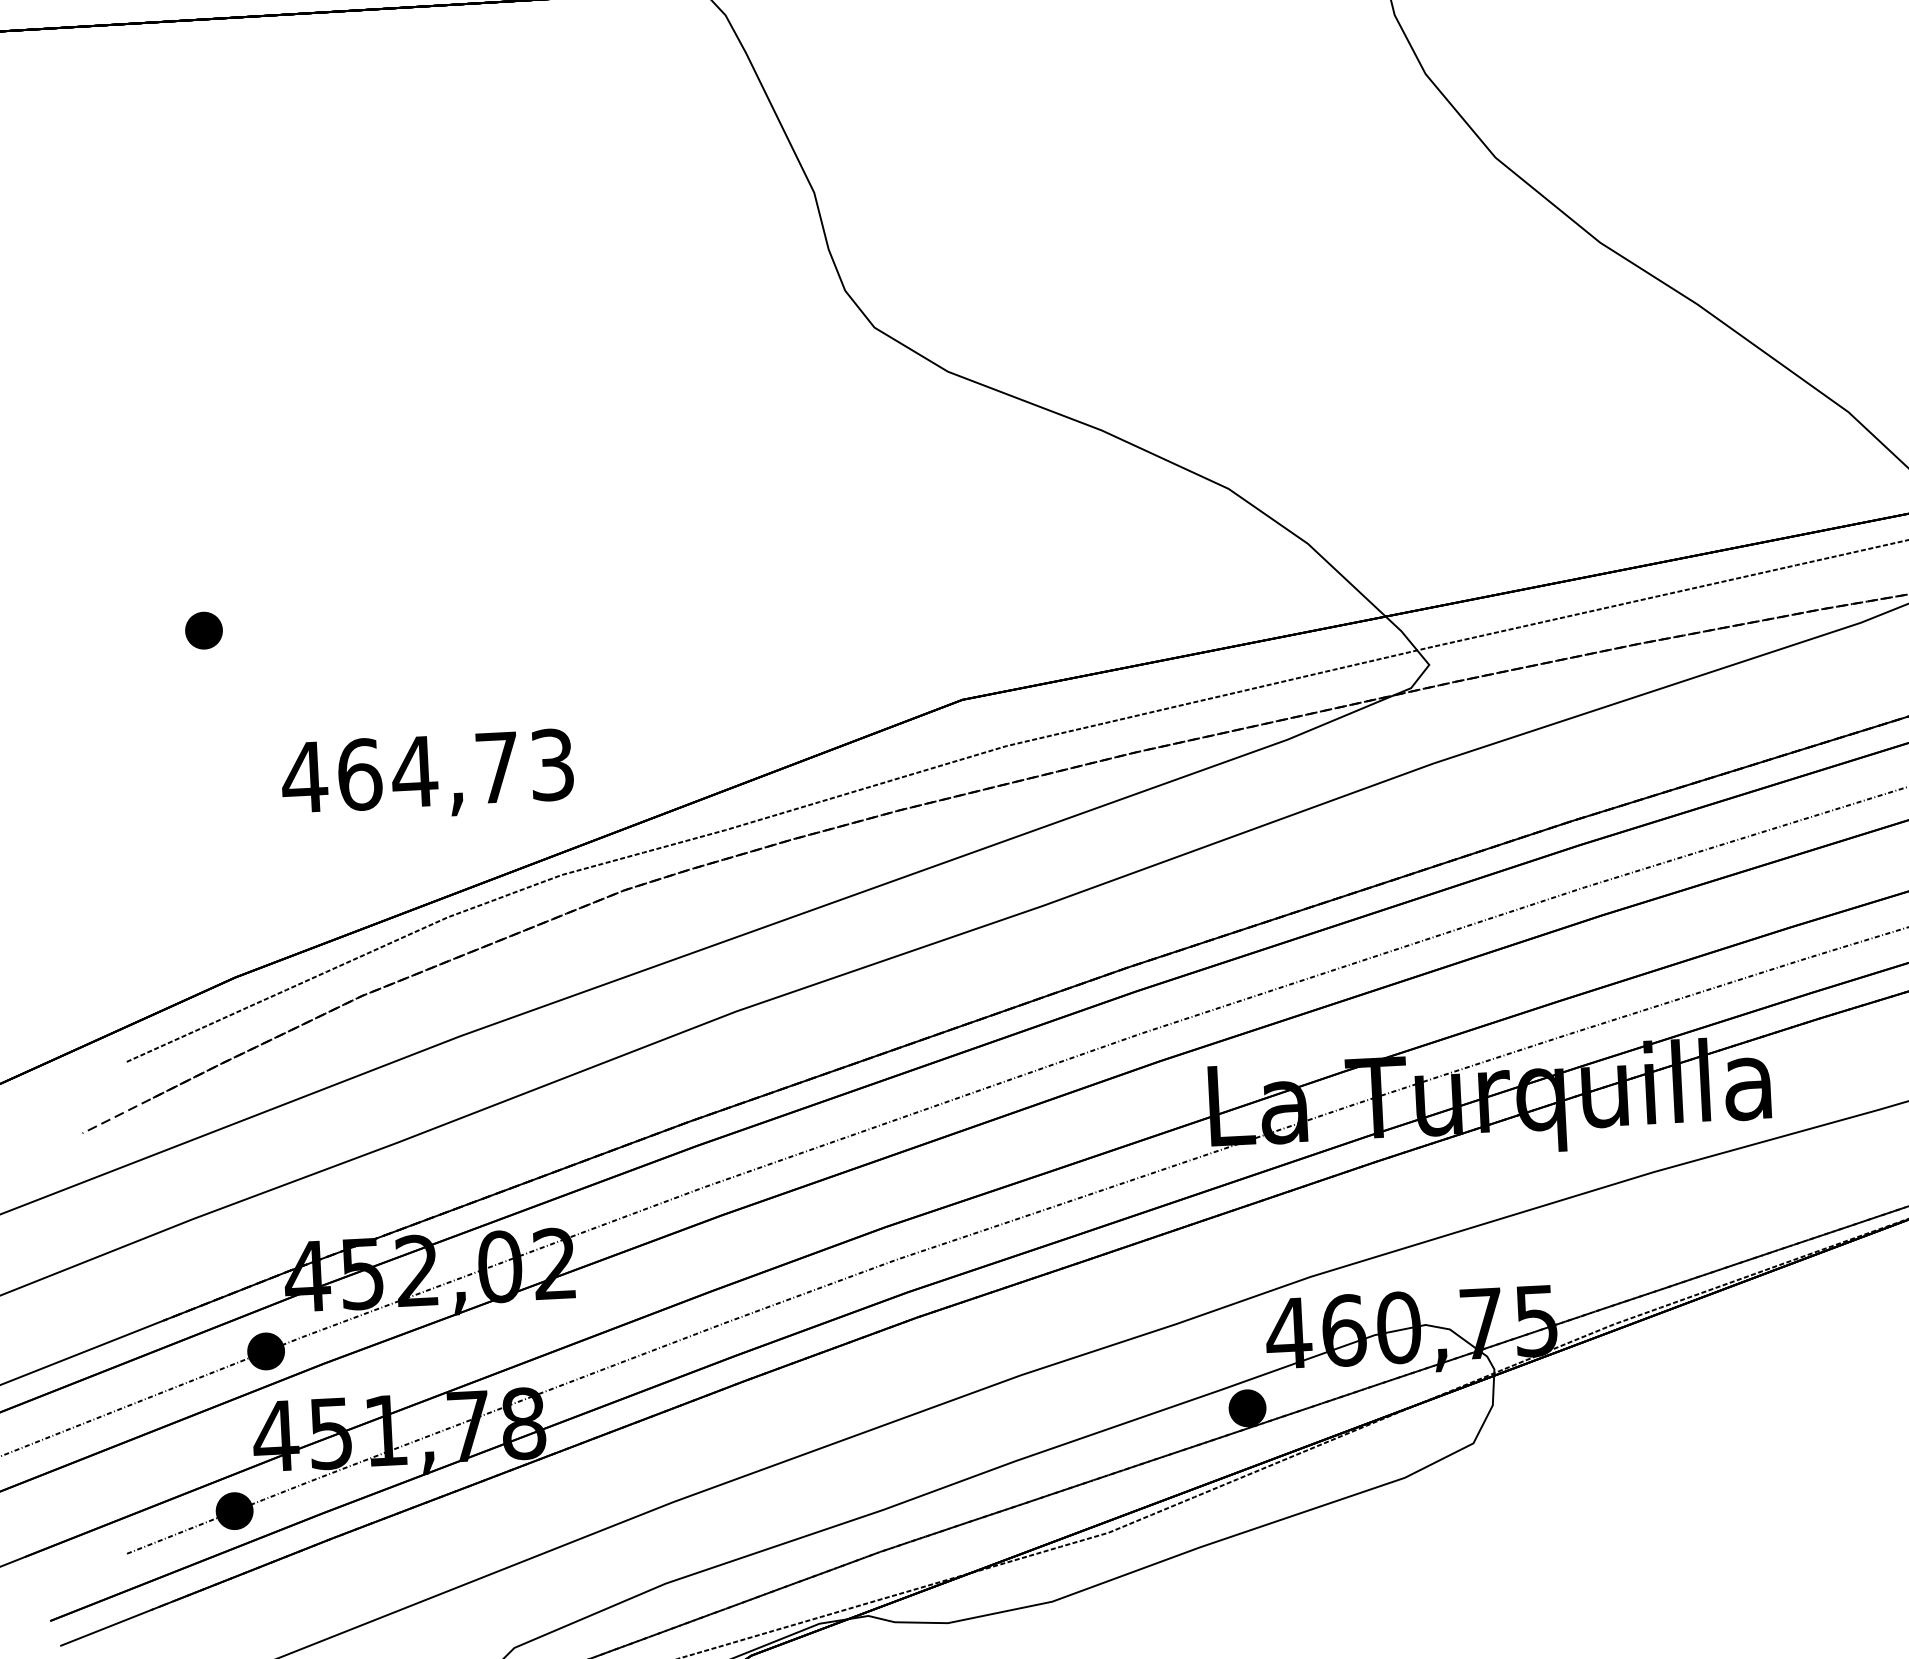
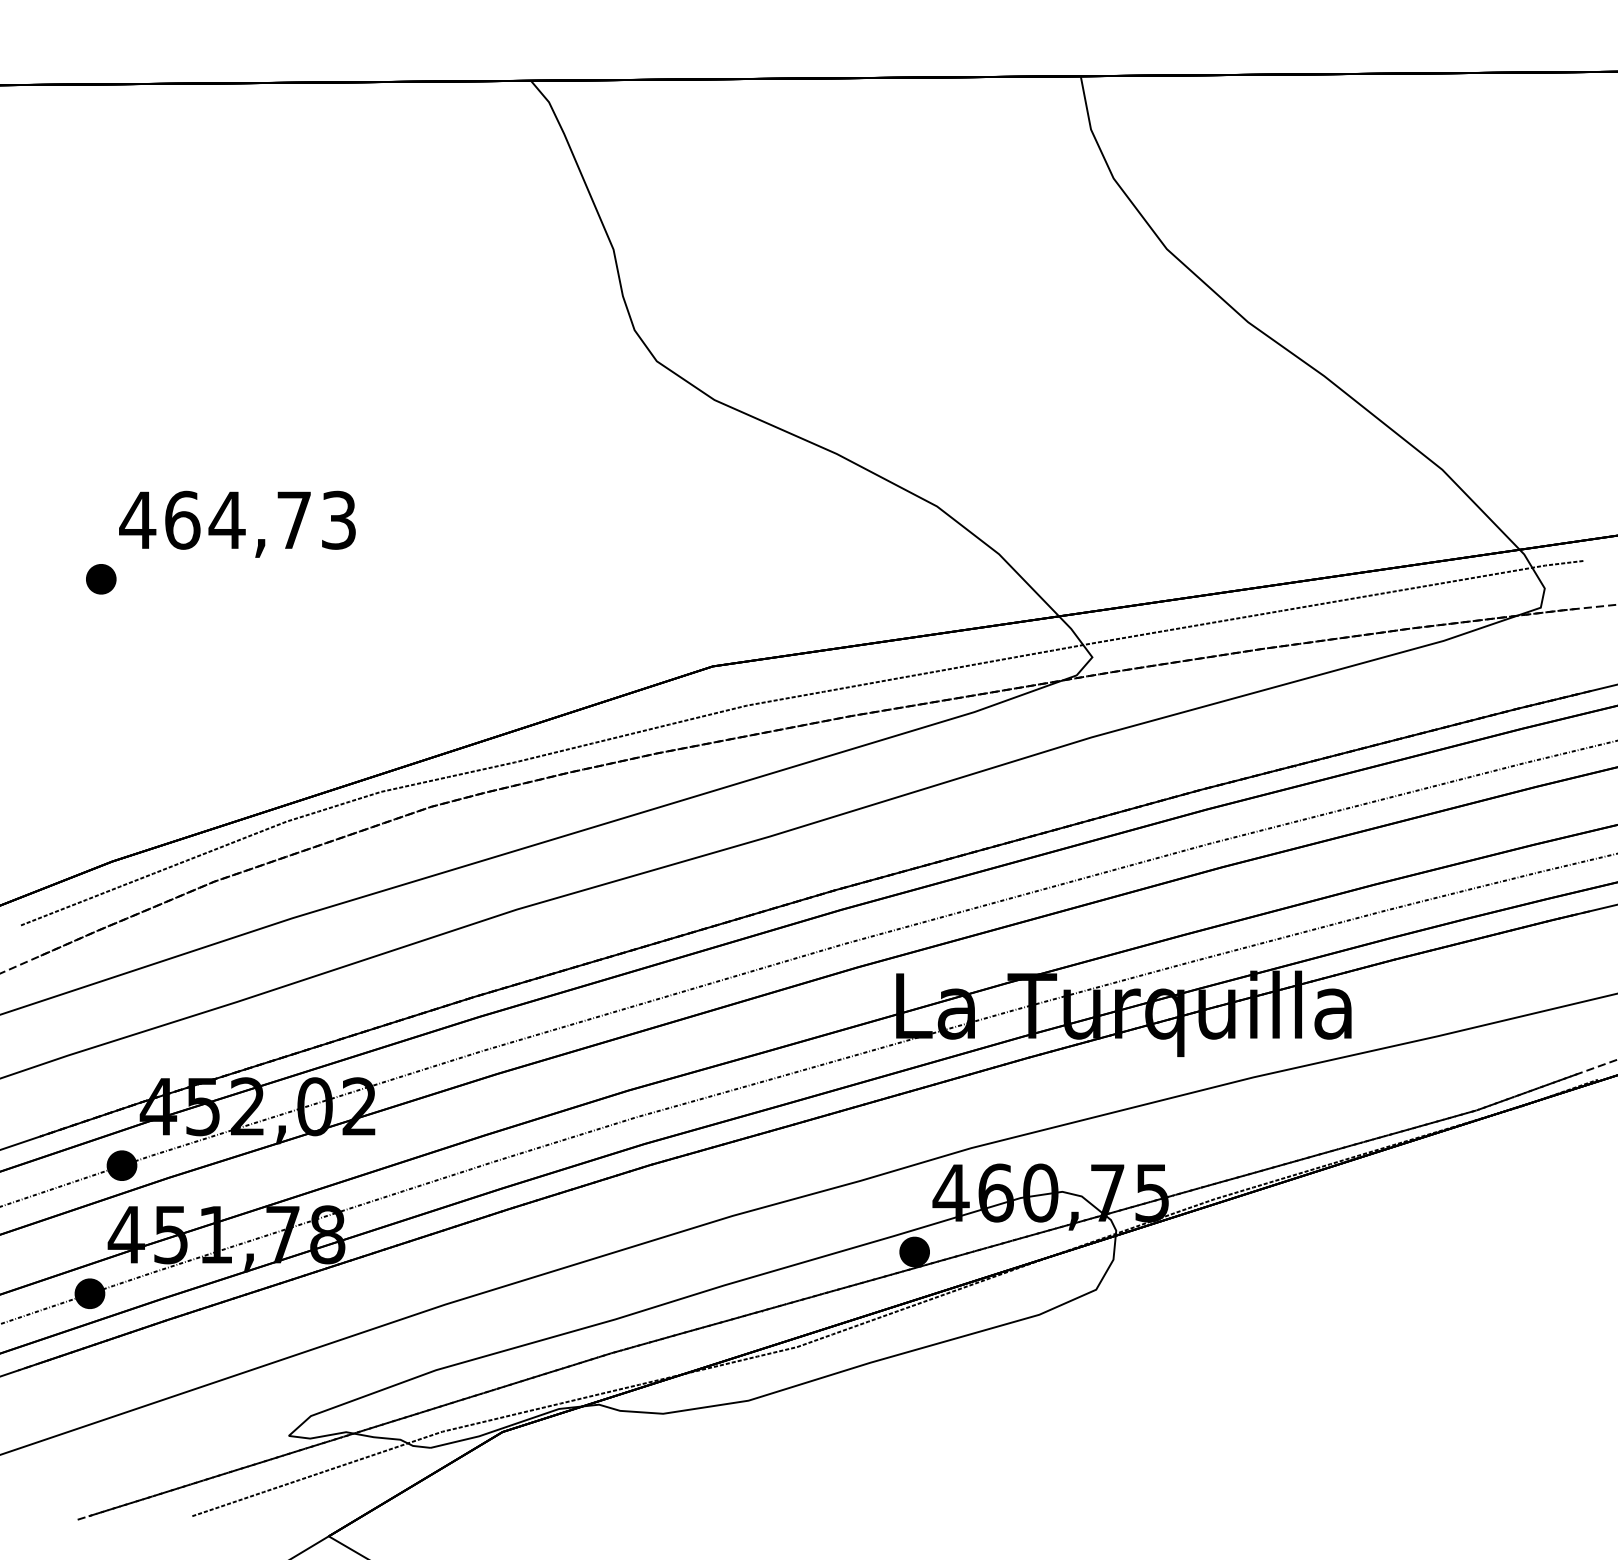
text: (427, 775) -> (237, 523), moved

